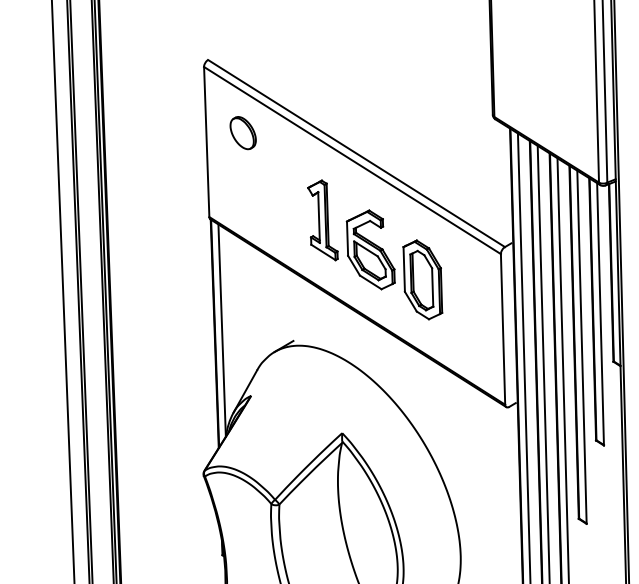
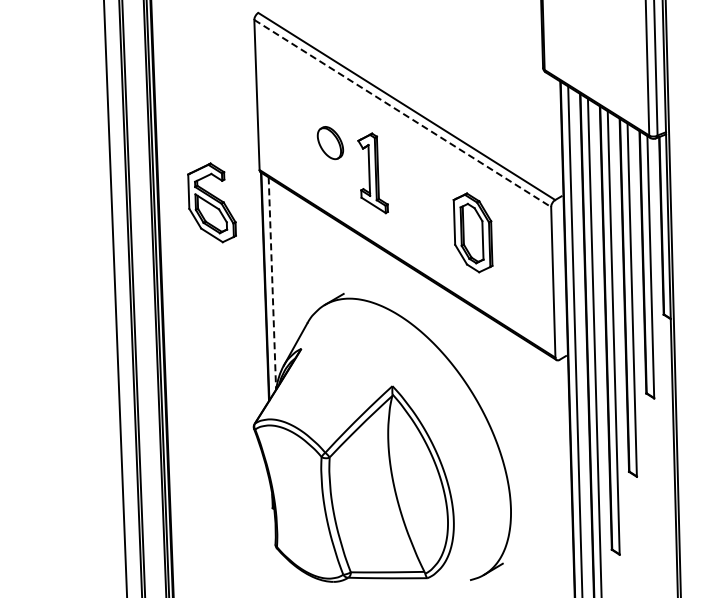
part: (243, 133) -> (330, 143), moved
line: (353, 160) -> (403, 113), solid -> dashed
part: (370, 249) -> (211, 202), moved
line: (222, 331) -> (272, 284), solid -> dashed

